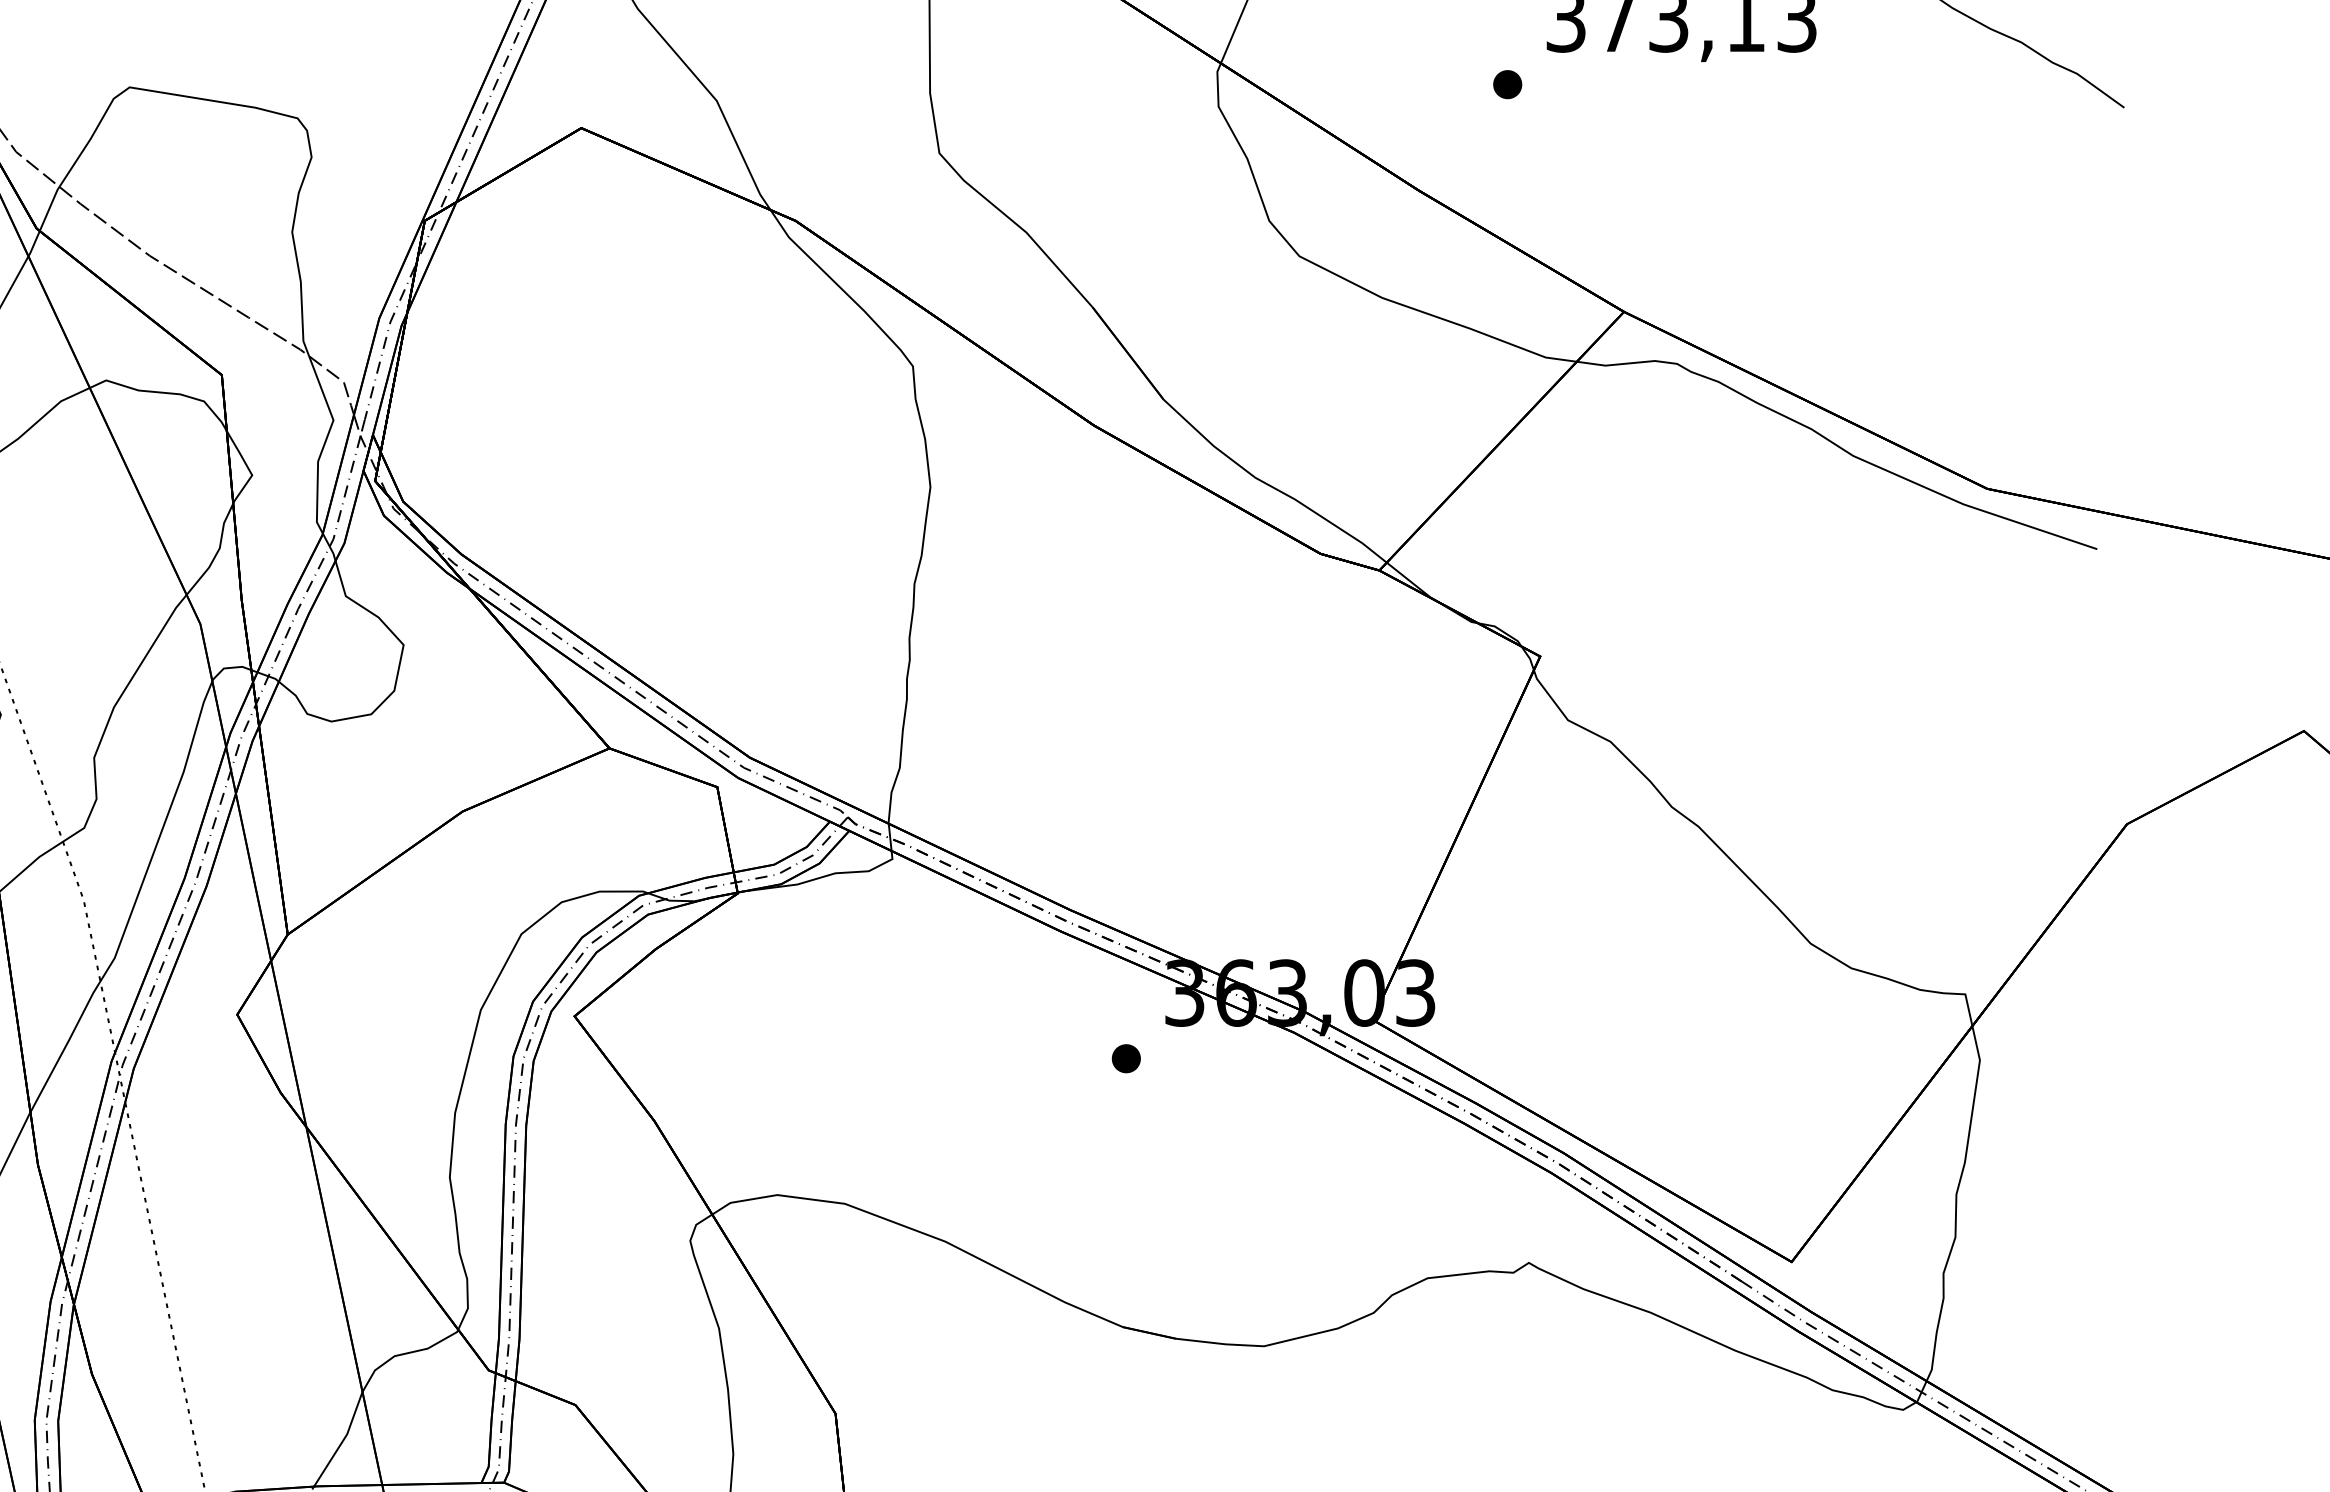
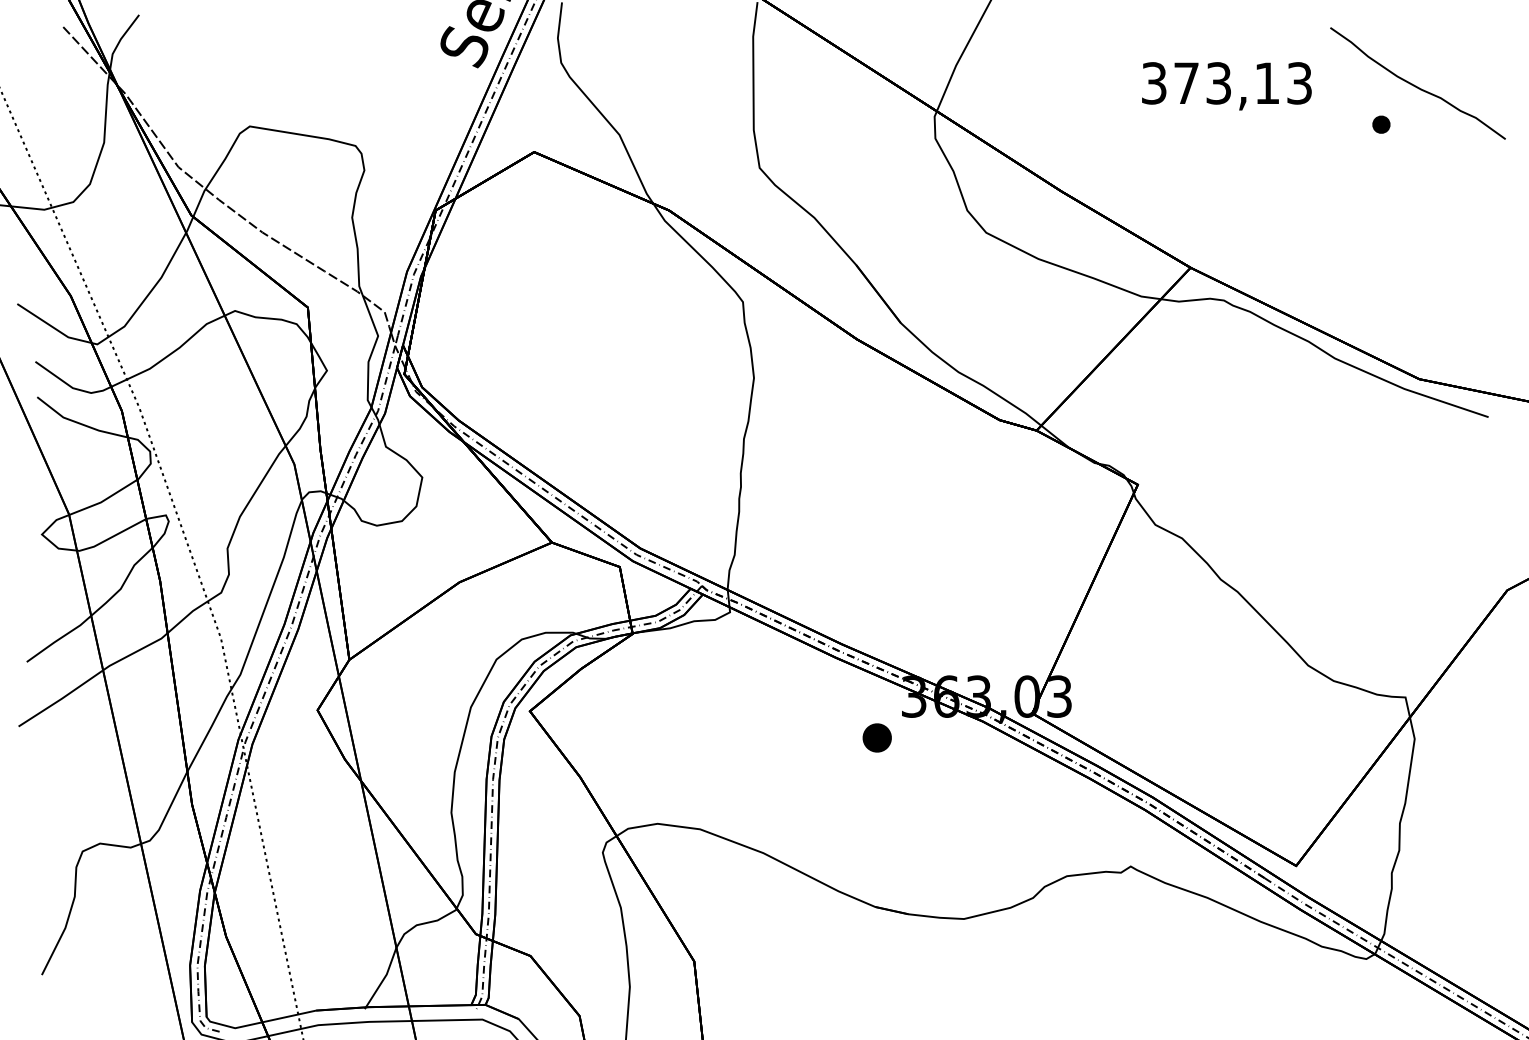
part: (1507, 84) -> (1381, 124), moved
part: (1126, 1057) -> (877, 737), size x1.6

